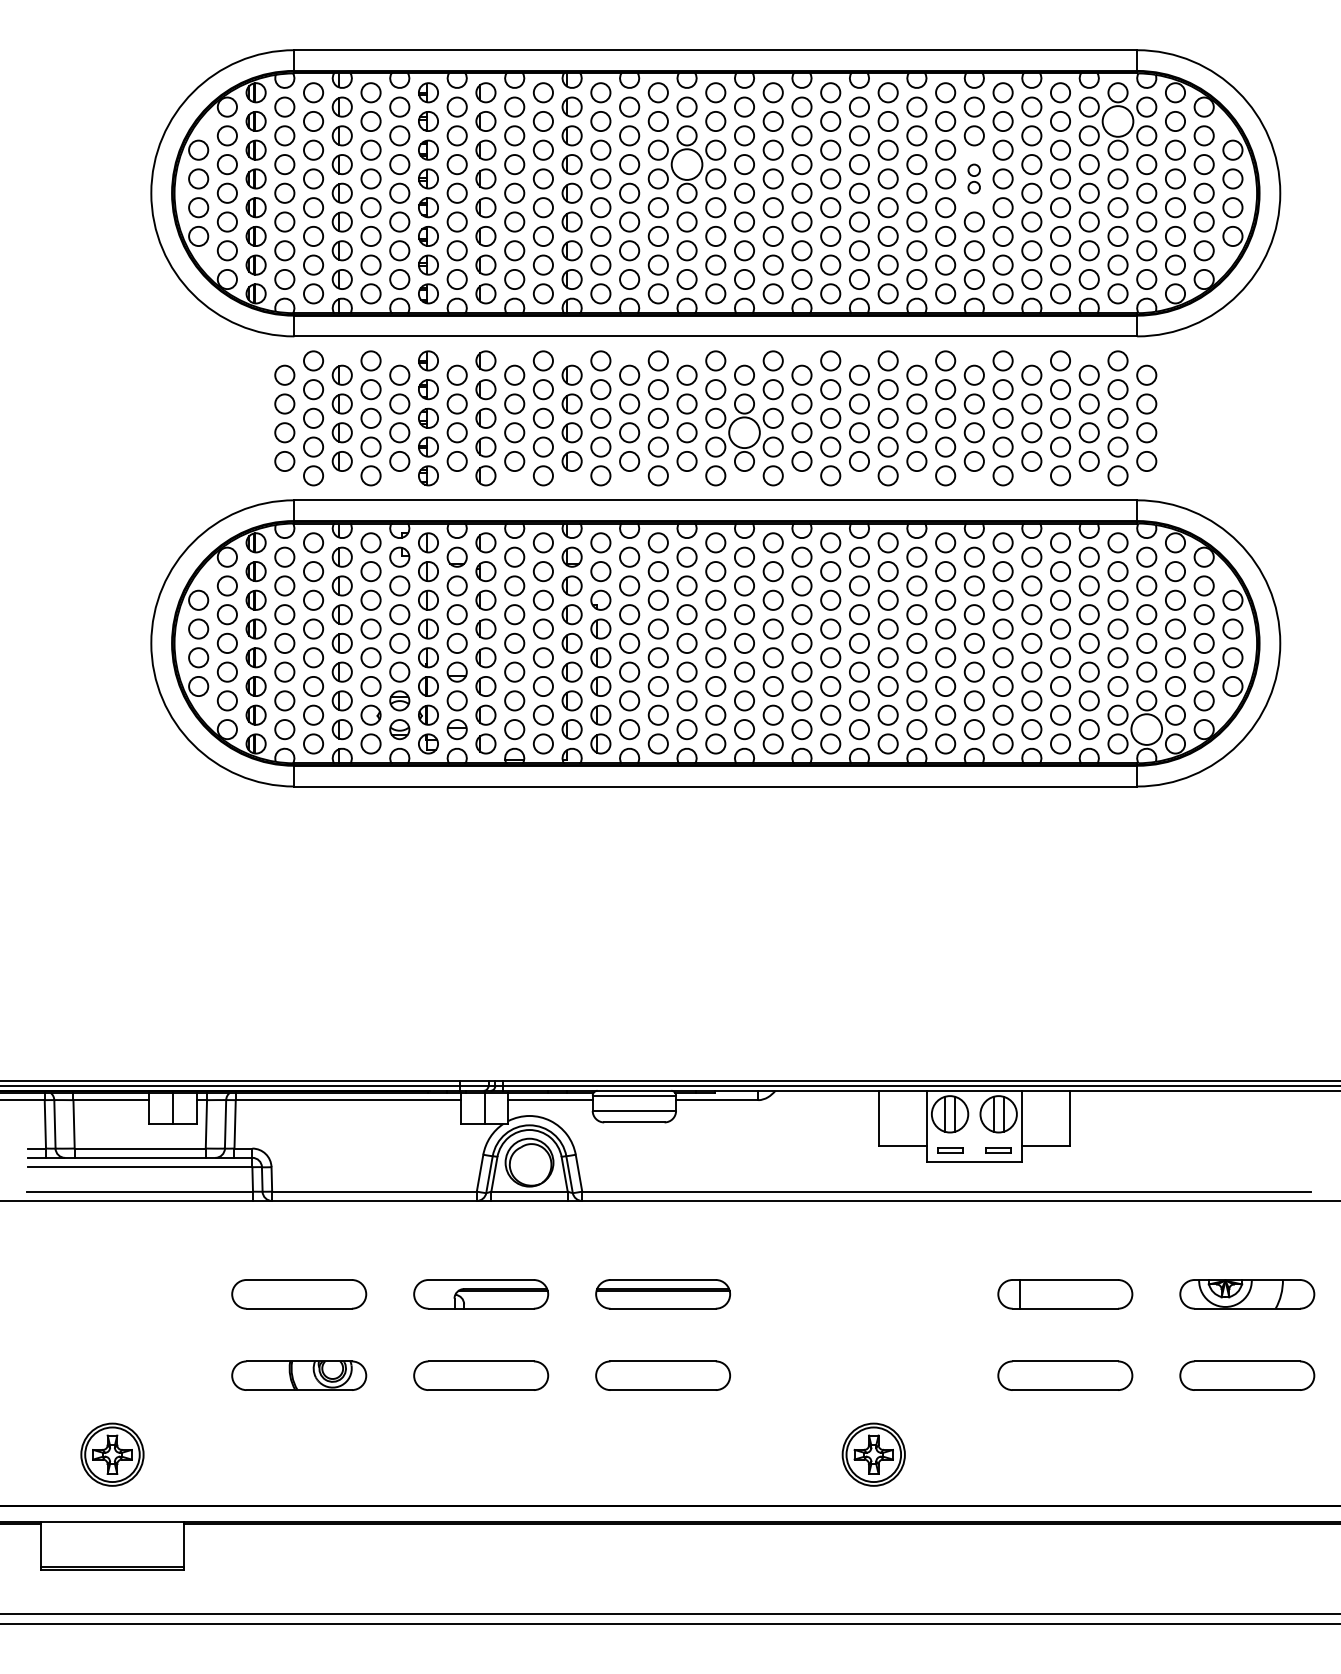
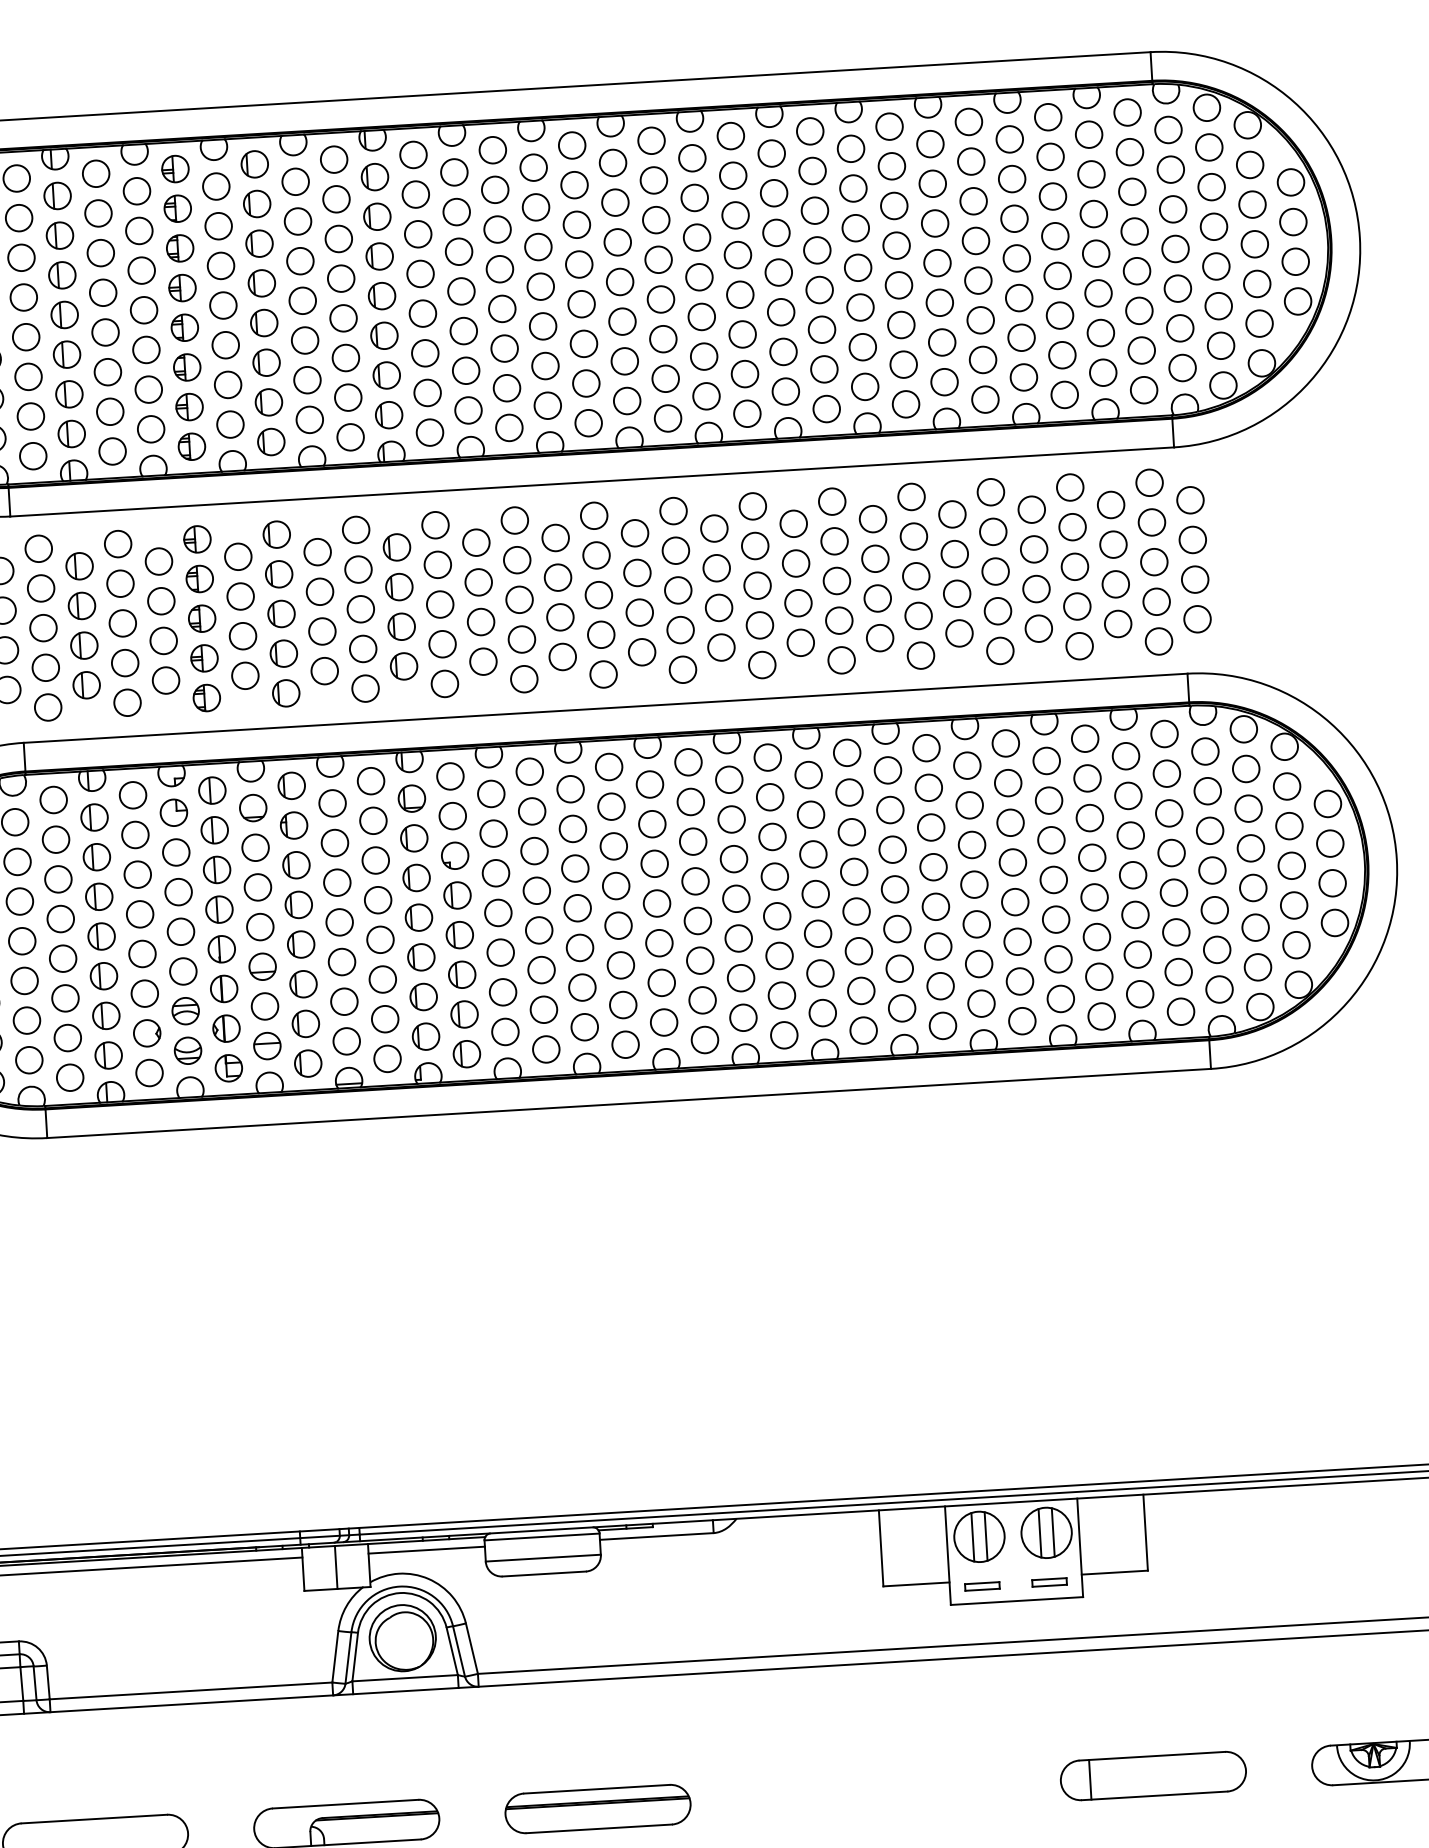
circle: (1117, 121) -> (1129, 152), size x0.62
circle: (686, 164) -> (537, 246), size x0.62
part: (973, 178) -> (935, 242), size x1.67
circle: (744, 432) -> (639, 612), size x0.62
circle: (1146, 729) -> (1219, 989), size x0.62

